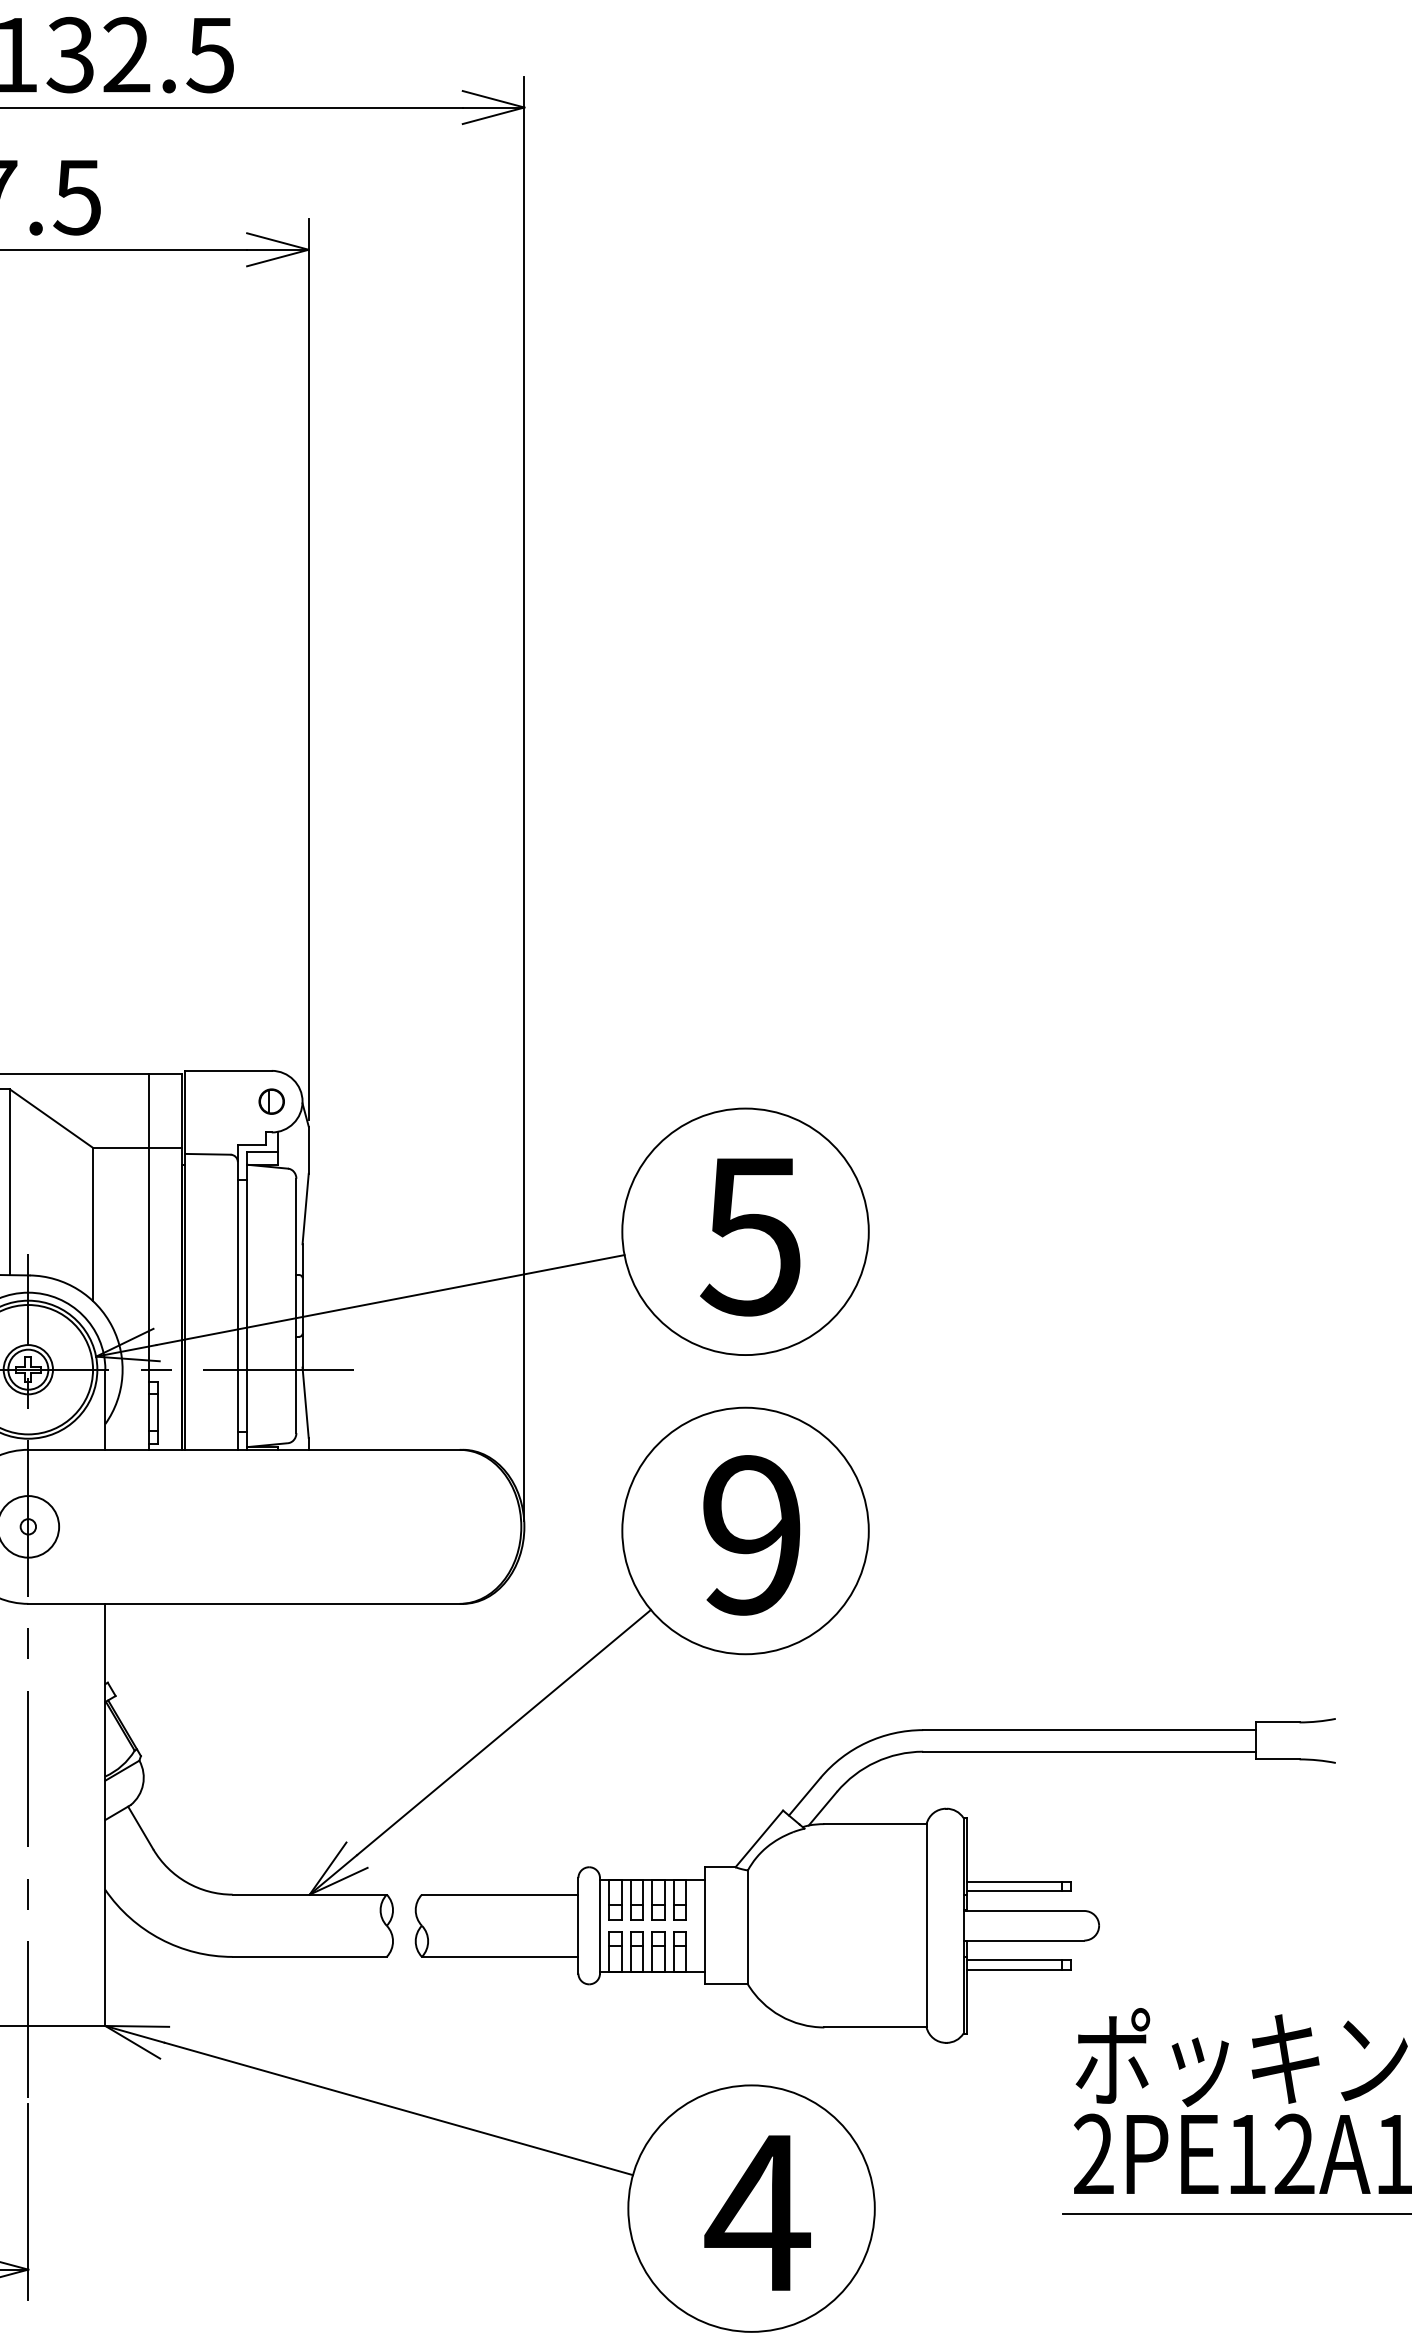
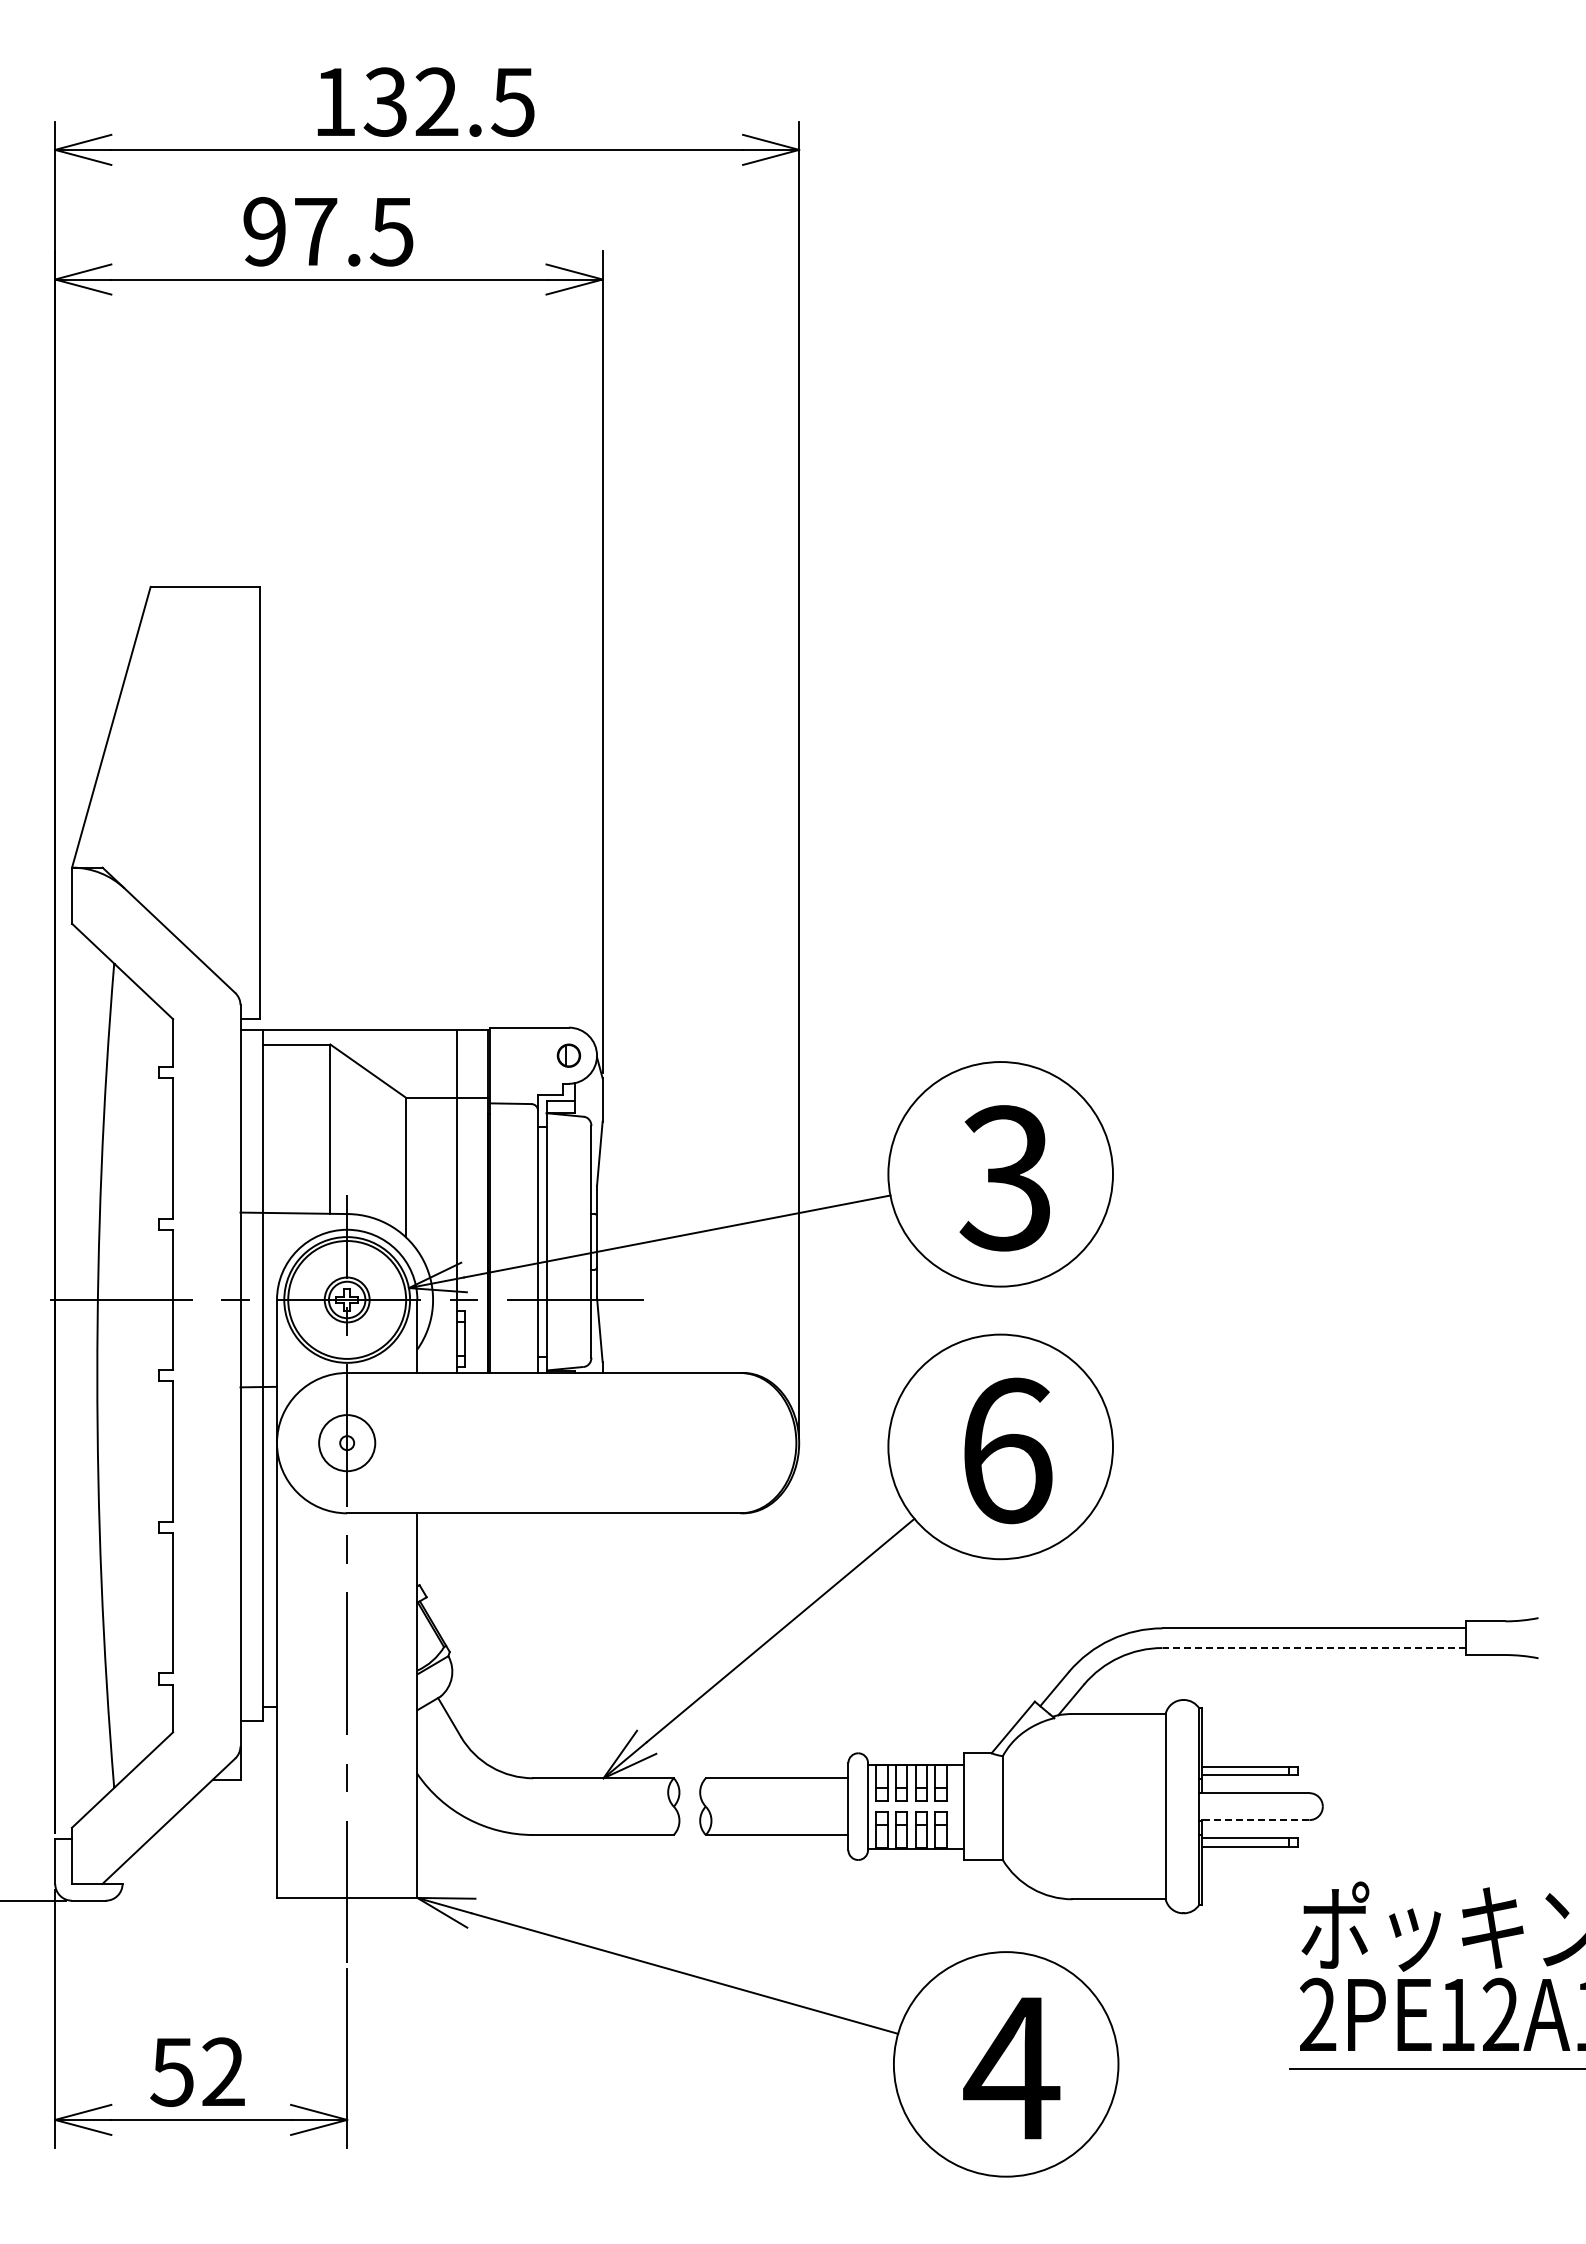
text: (749, 1236) -> (1004, 1178), 5 -> 3
text: (753, 1534) -> (1007, 1450), 9 -> 6
line: (1089, 1752) -> (1314, 1648), solid -> dashed
line: (1023, 1940) -> (1253, 1820), solid -> dashed

